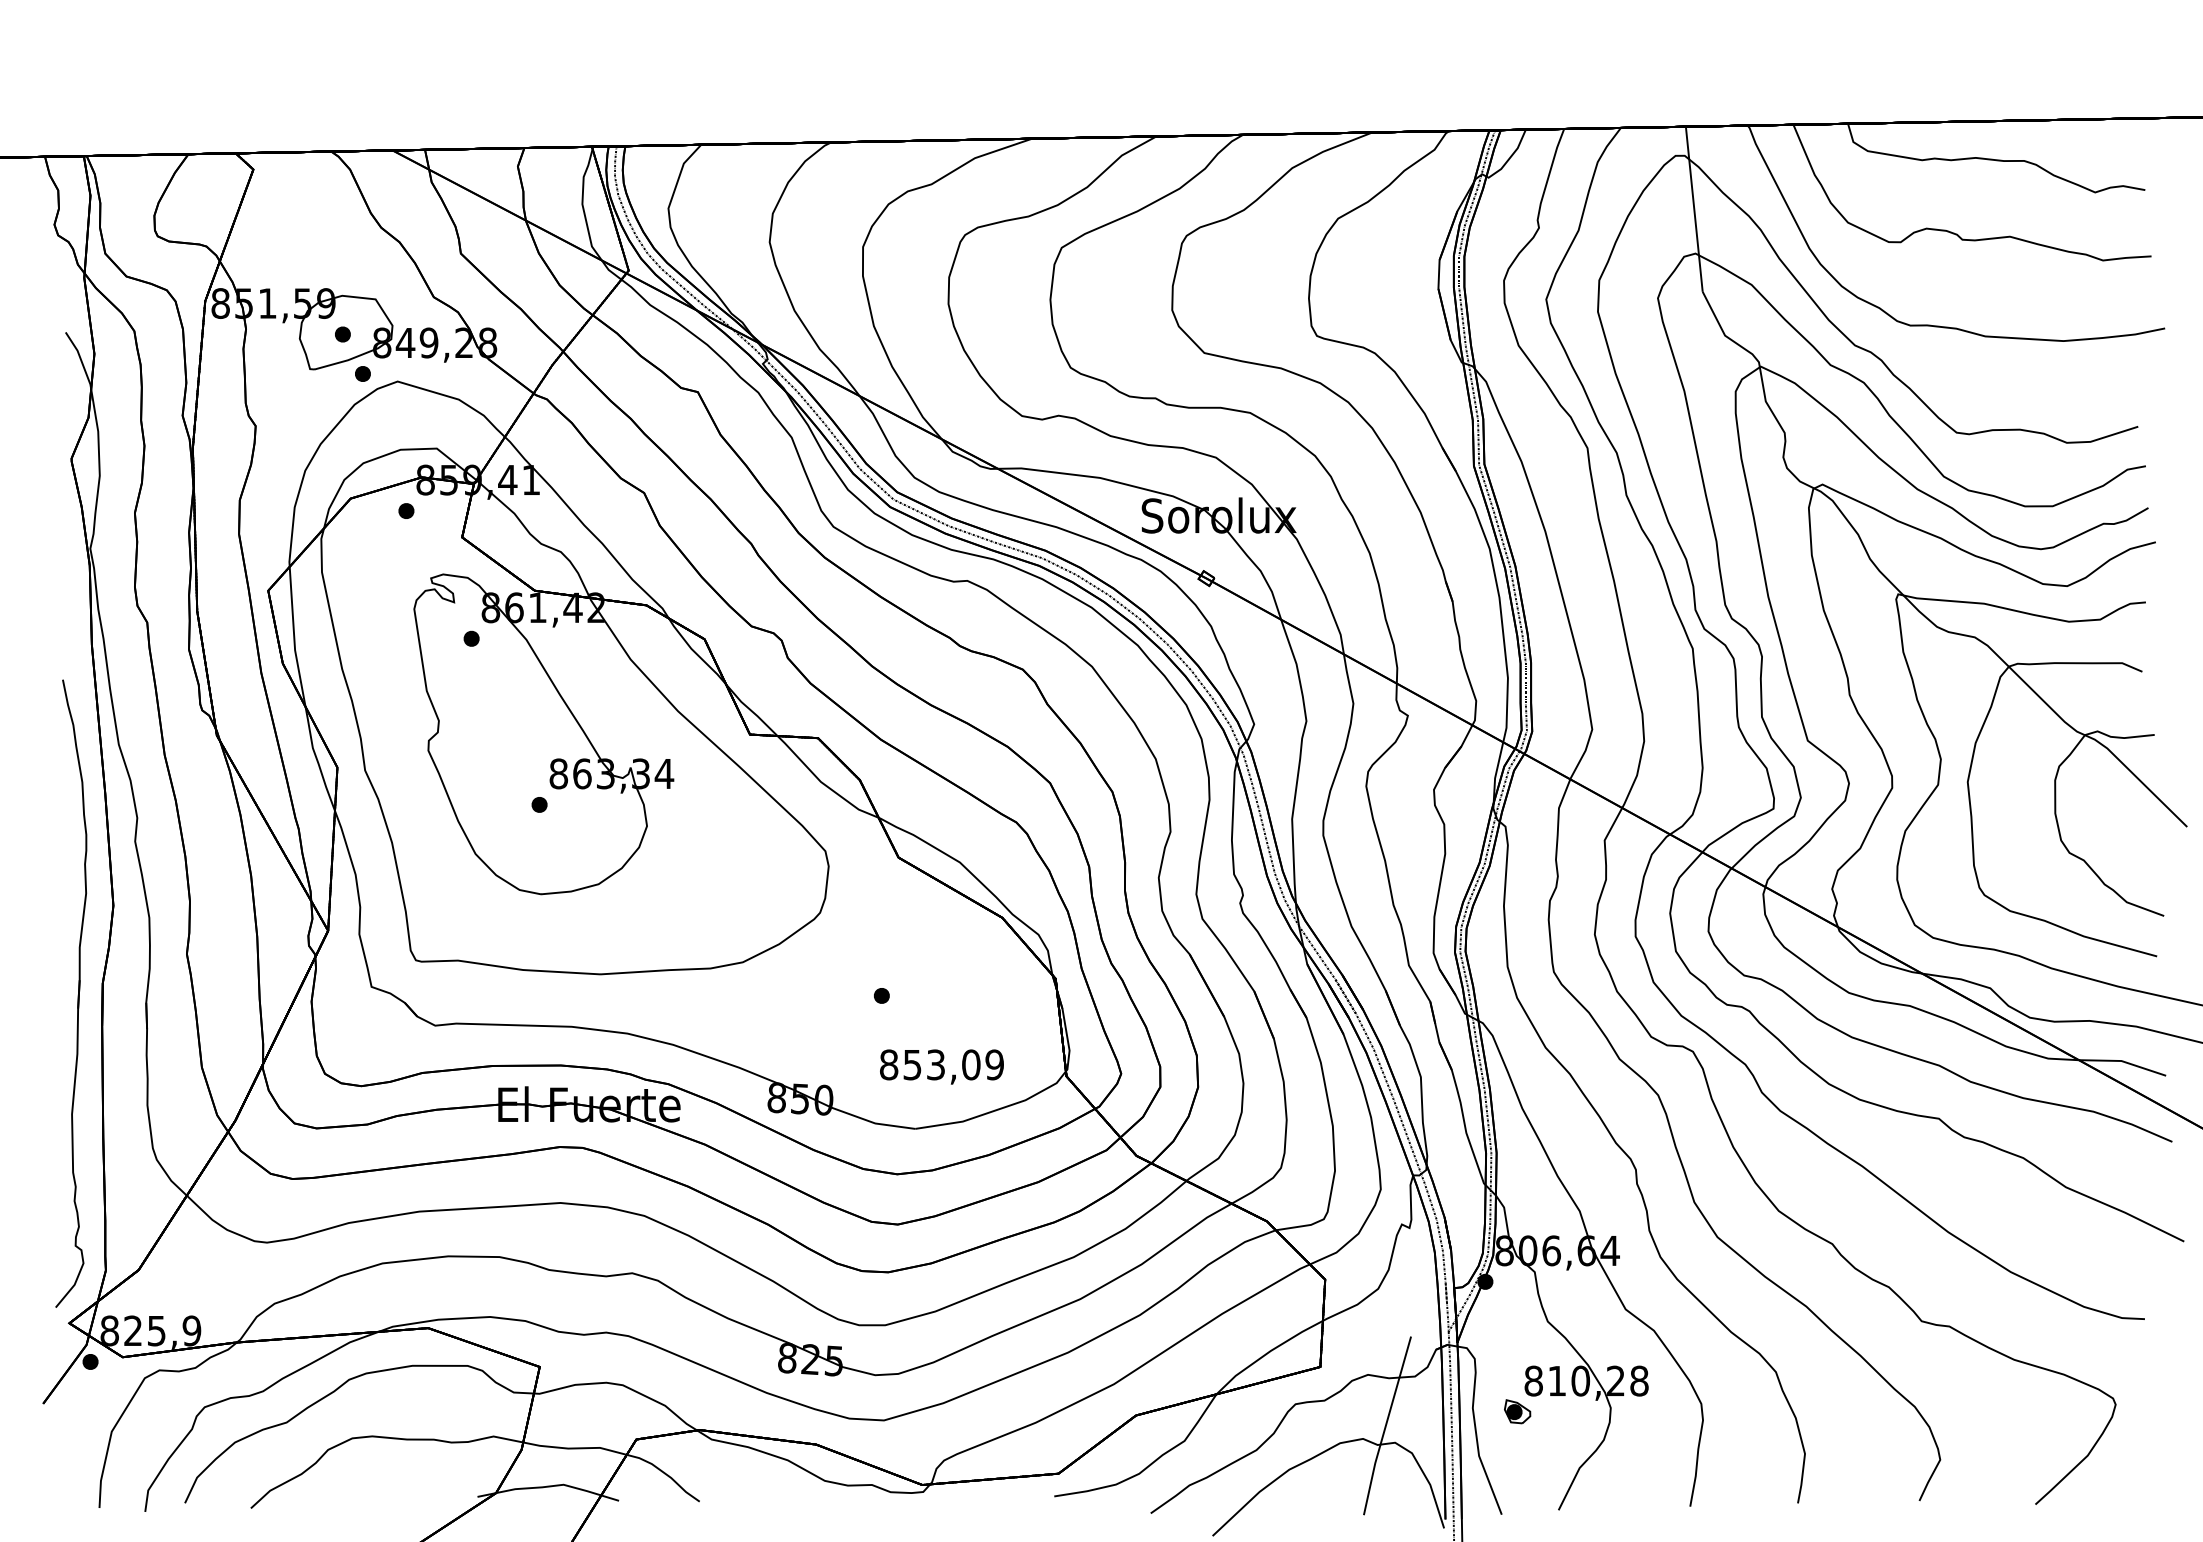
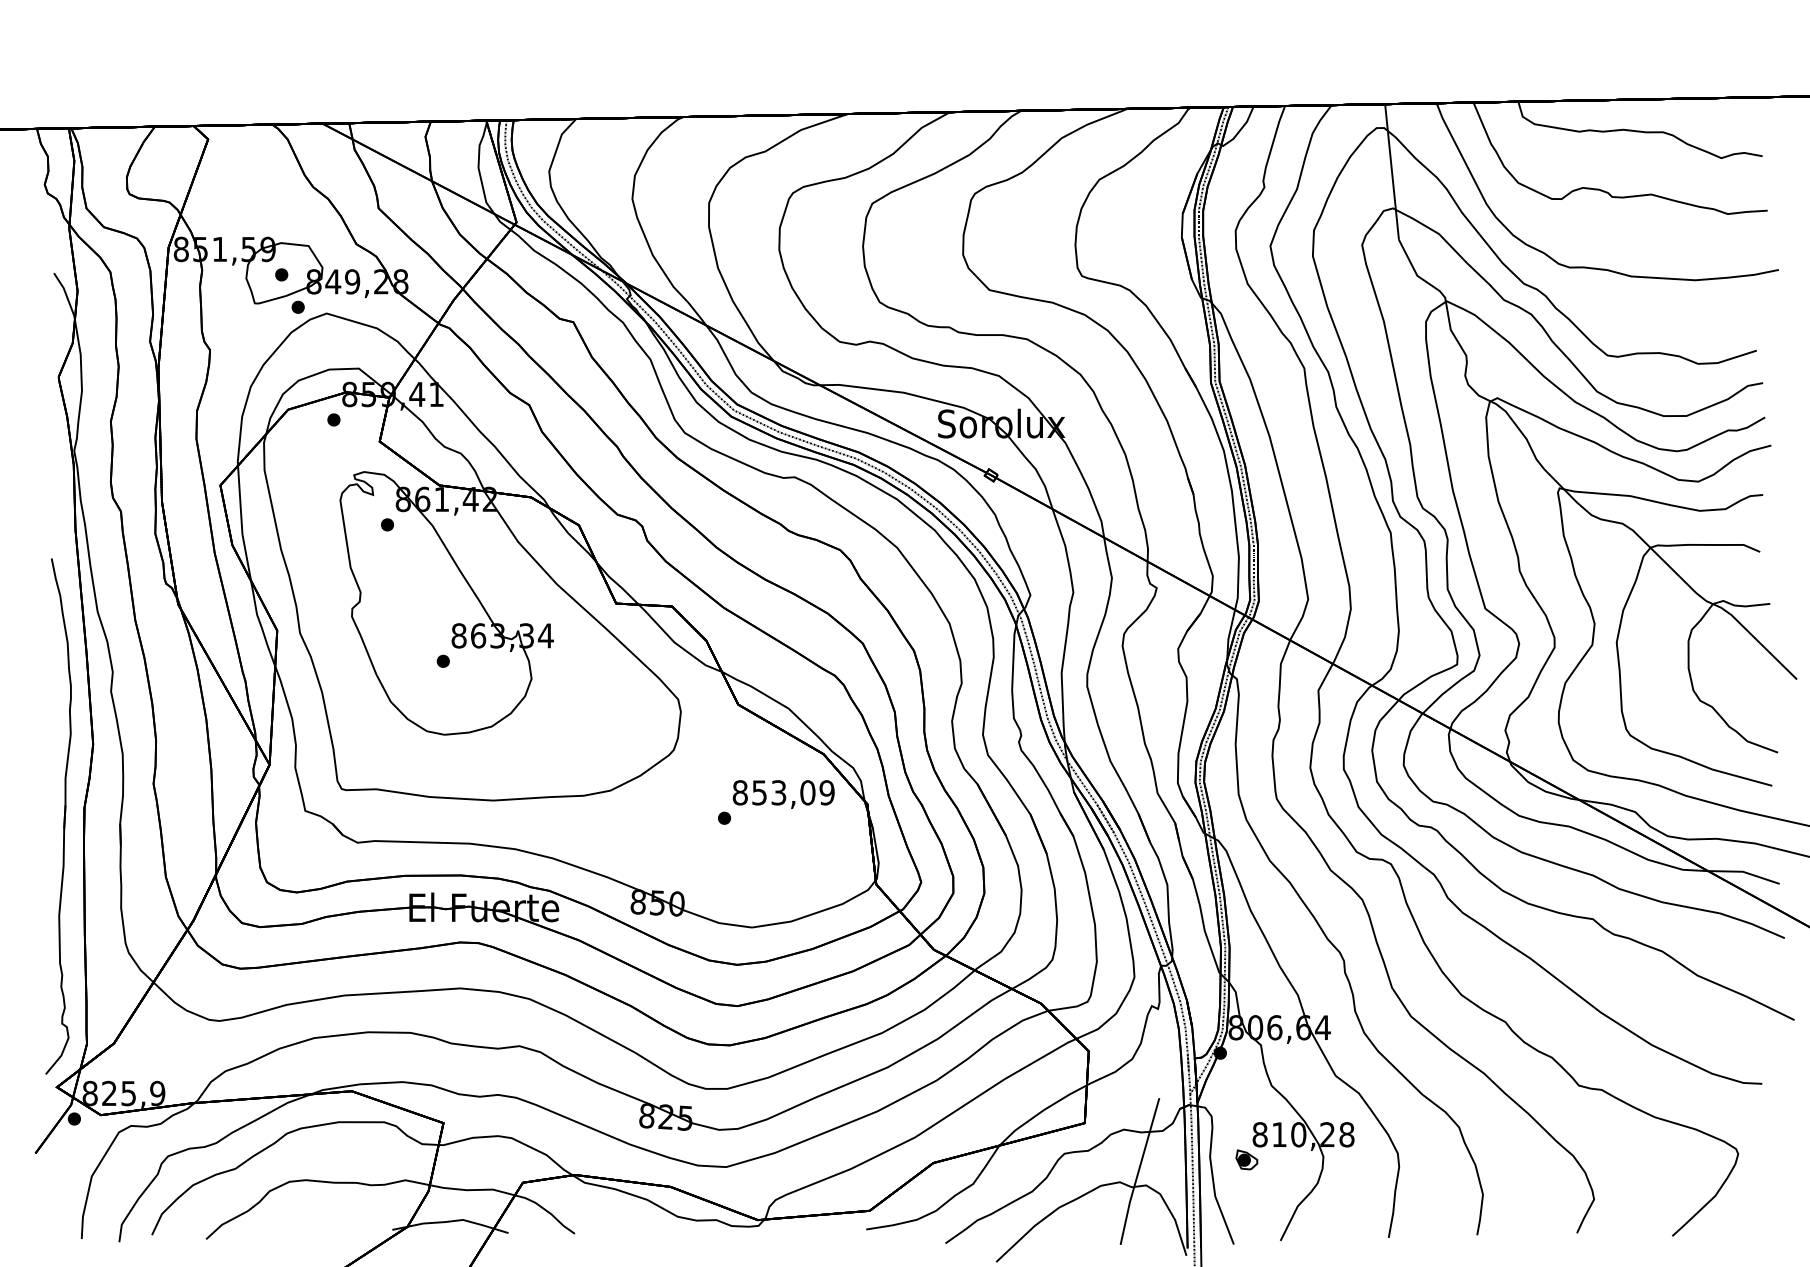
text: (941, 1066) -> (783, 794), moved

